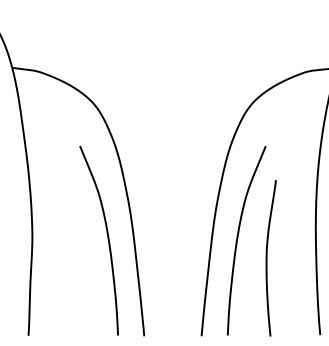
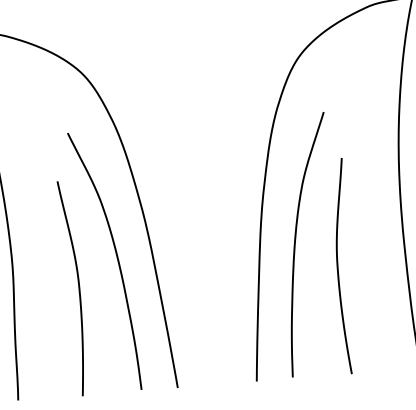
curve: (78, 258) -> (78, 288), added

